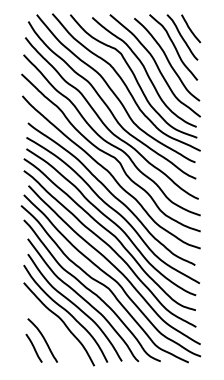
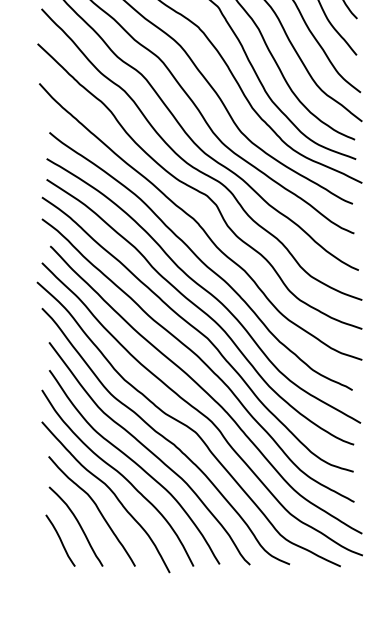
curve: (53, 330) -> (95, 508), added

